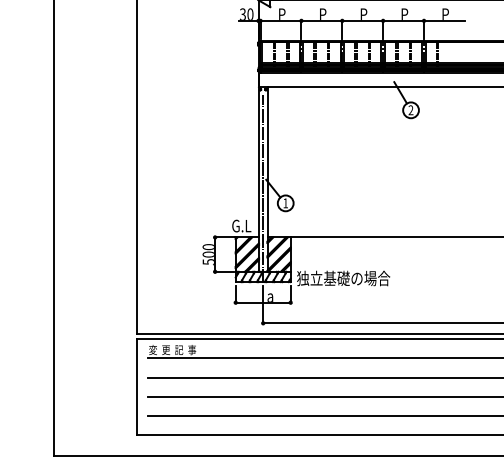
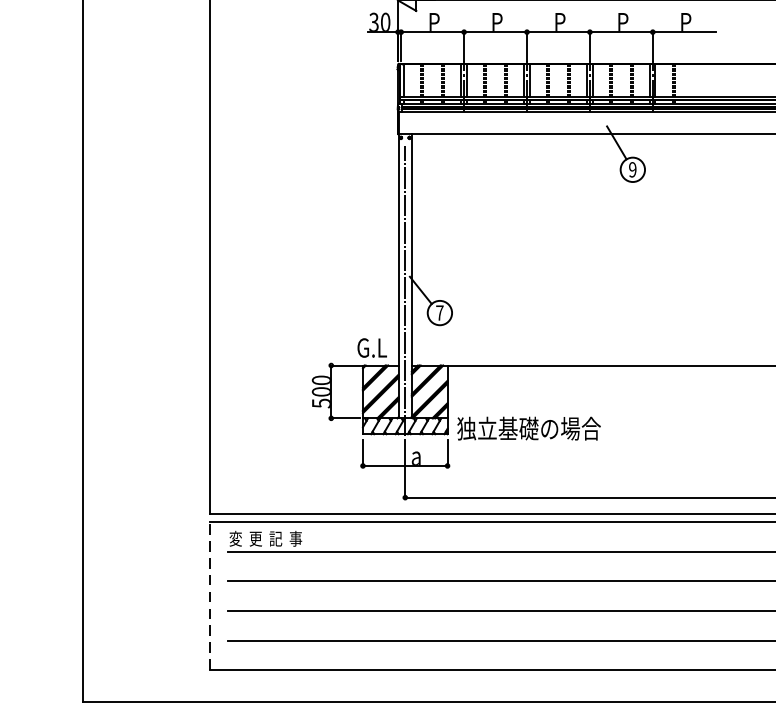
text: (410, 110) -> (631, 170), 2 -> 9
text: (285, 203) -> (439, 313), 1 -> 7
line: (136, 386) -> (210, 594), solid -> dashed

